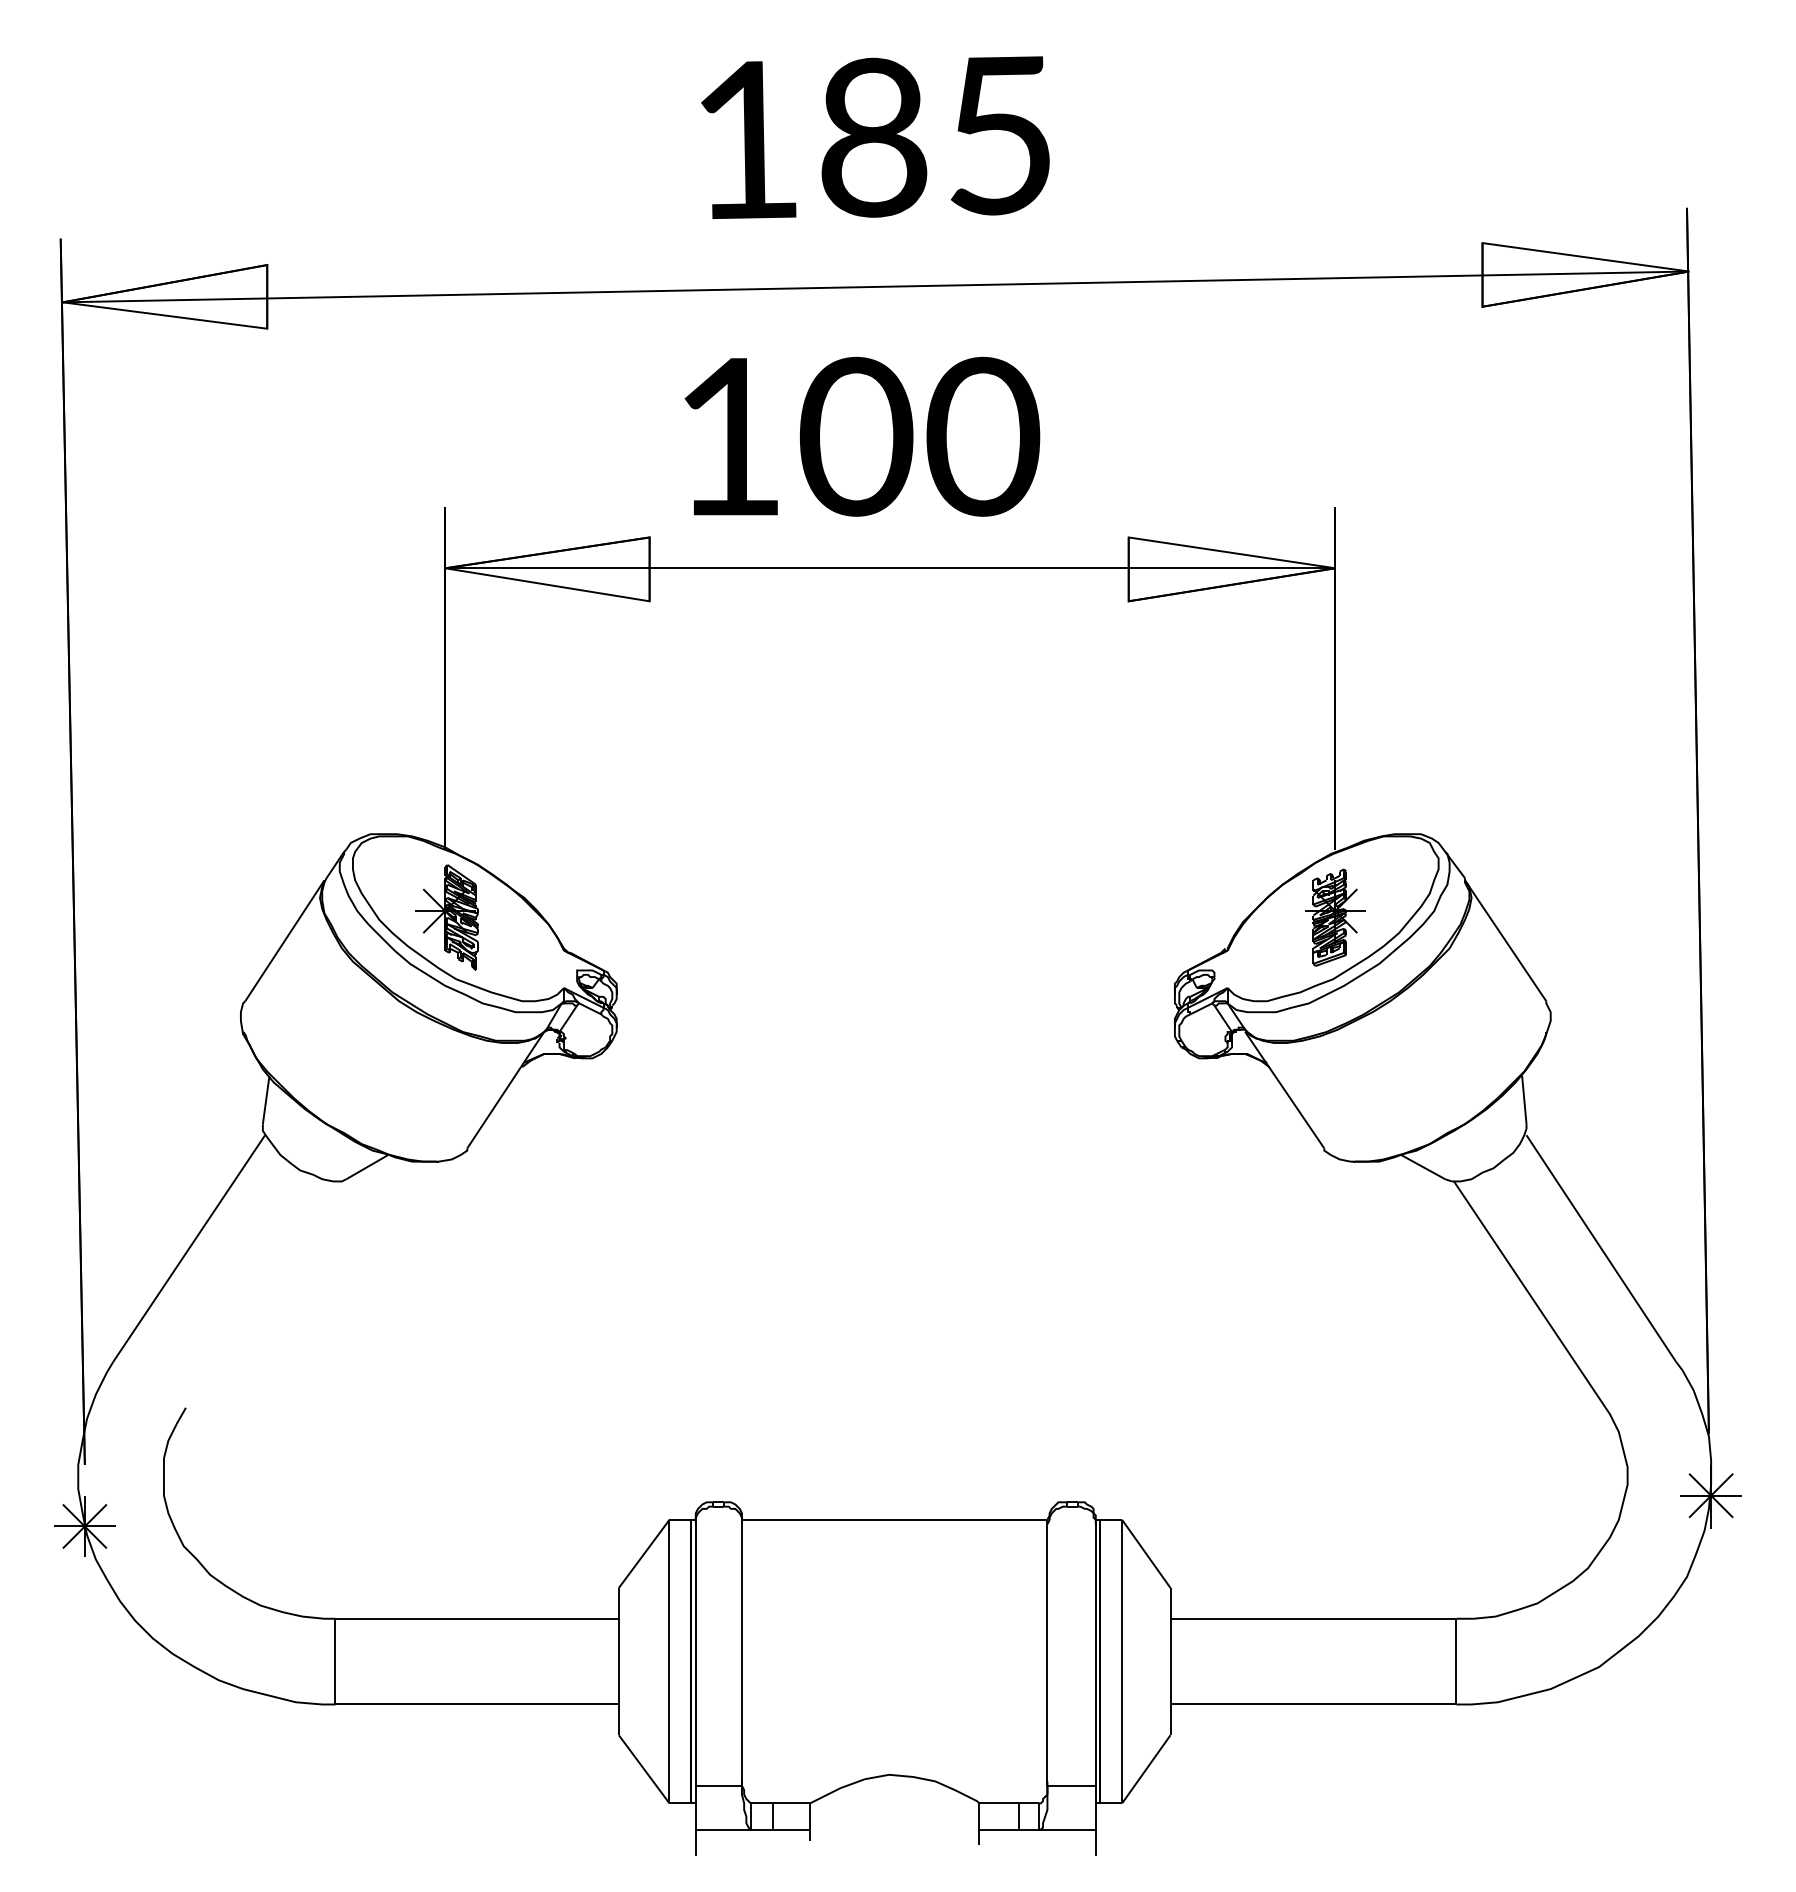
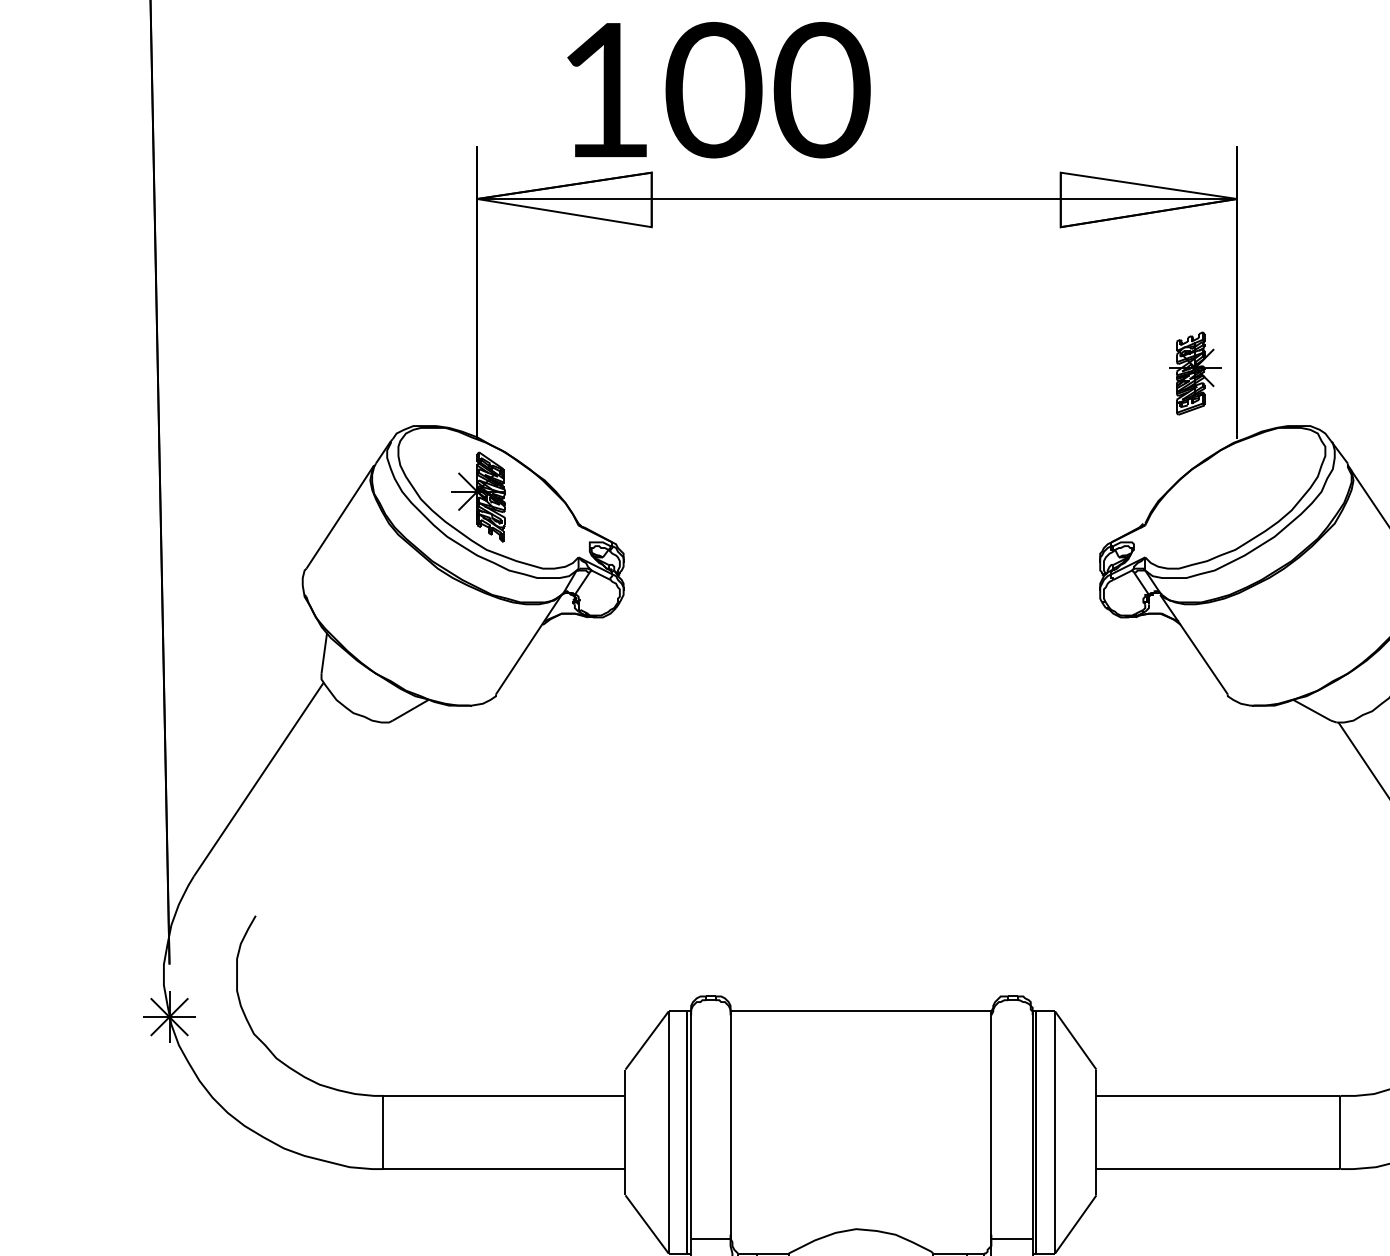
text: (862, 436) -> (719, 89), moved
part: (1335, 917) -> (1195, 373), moved

